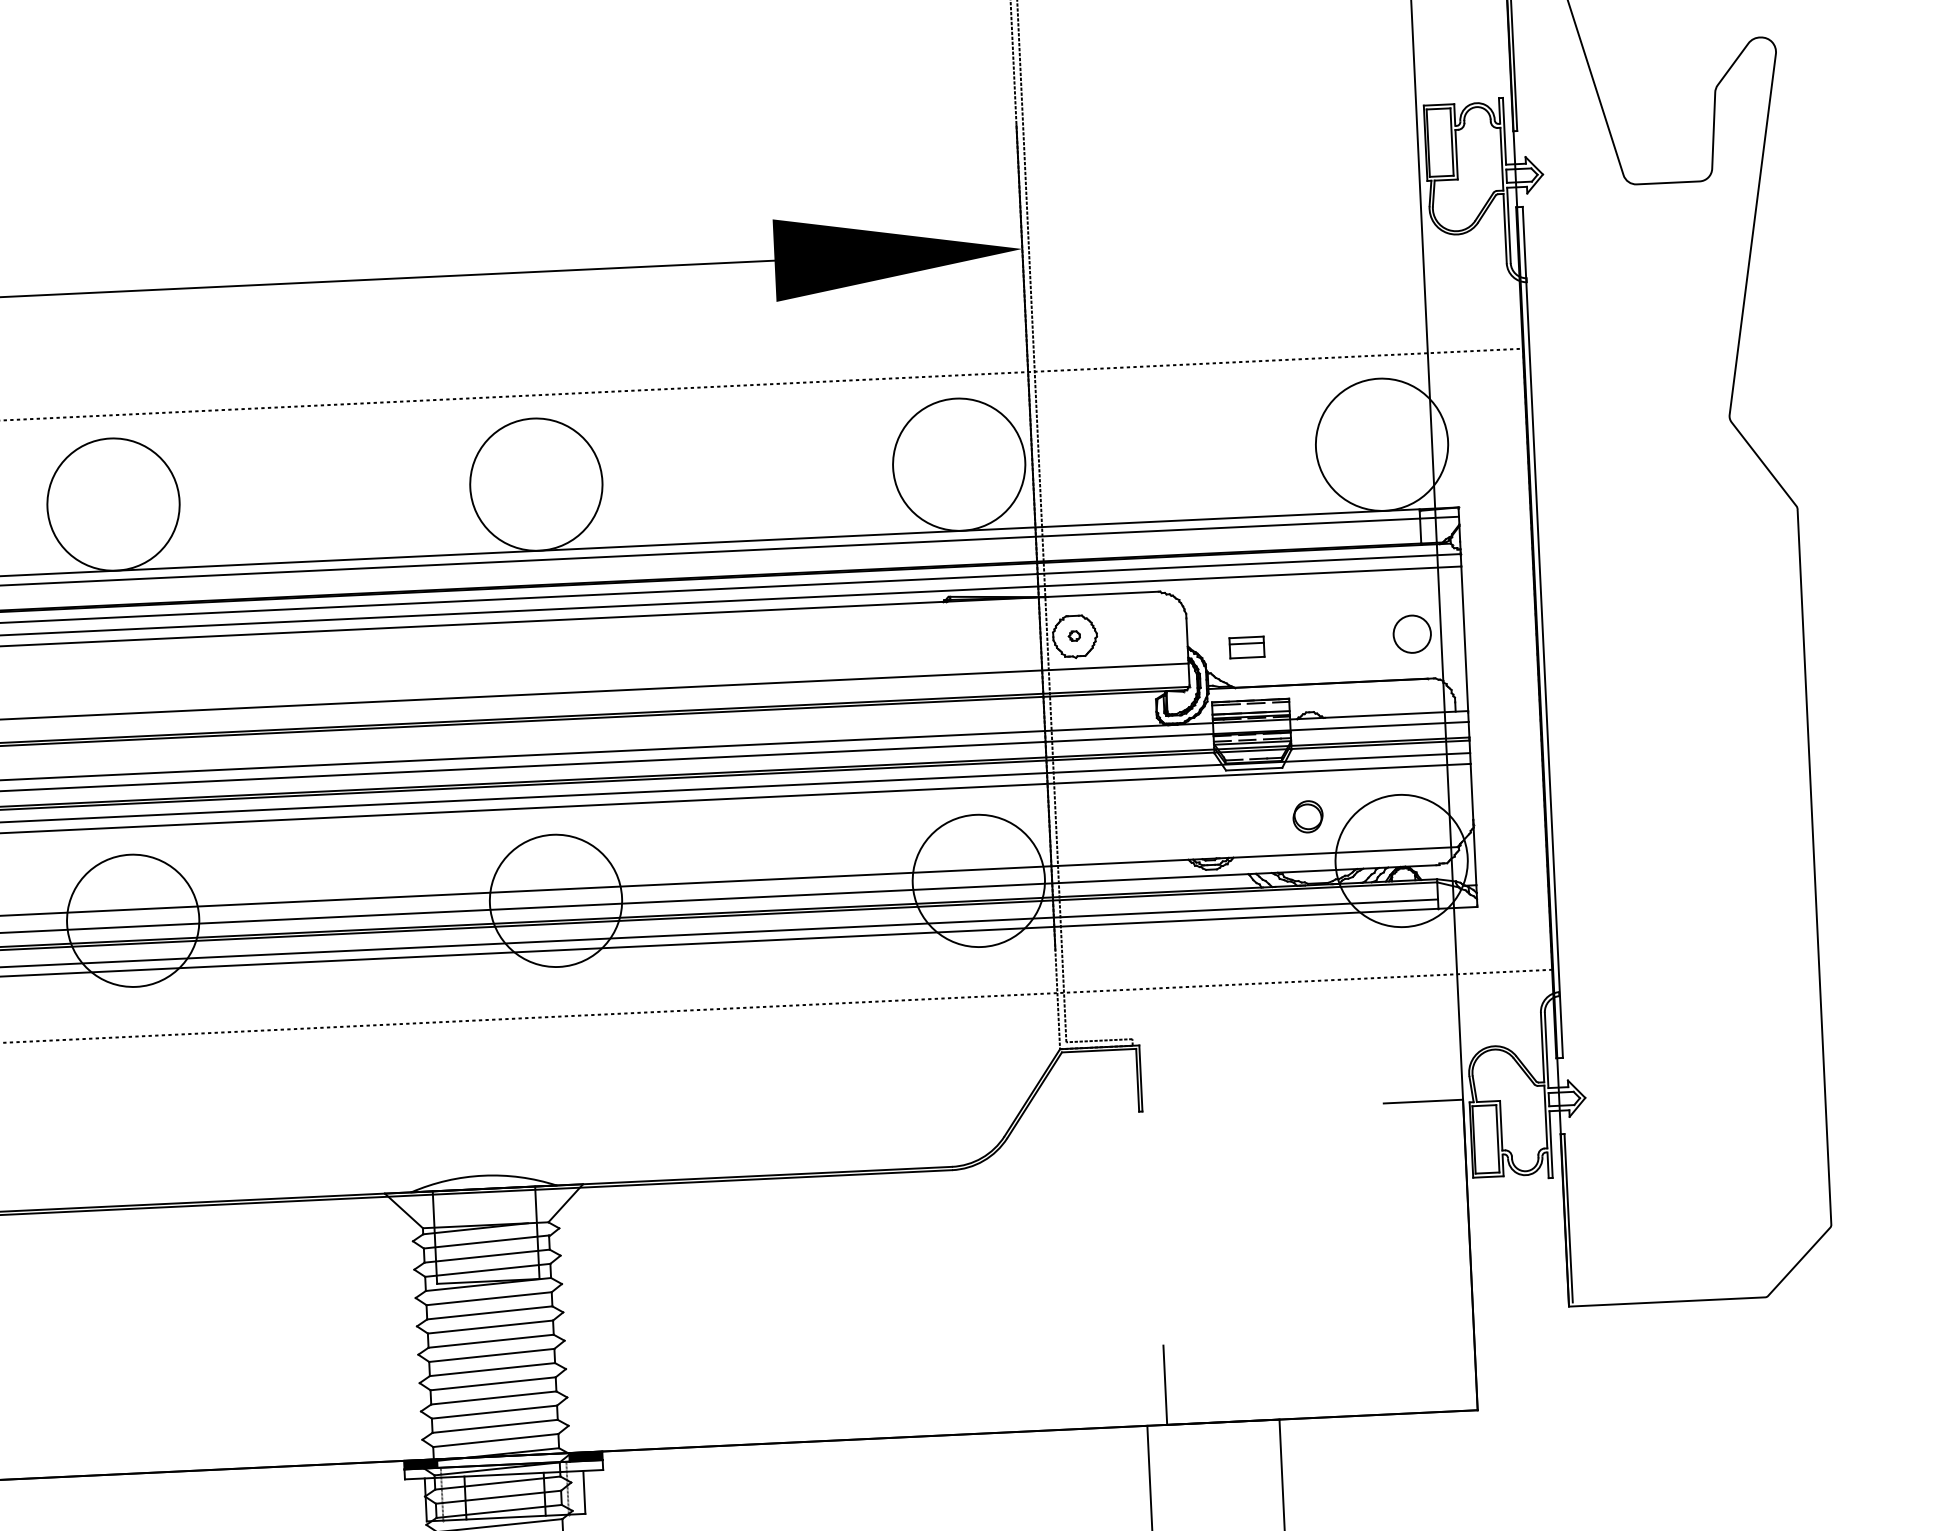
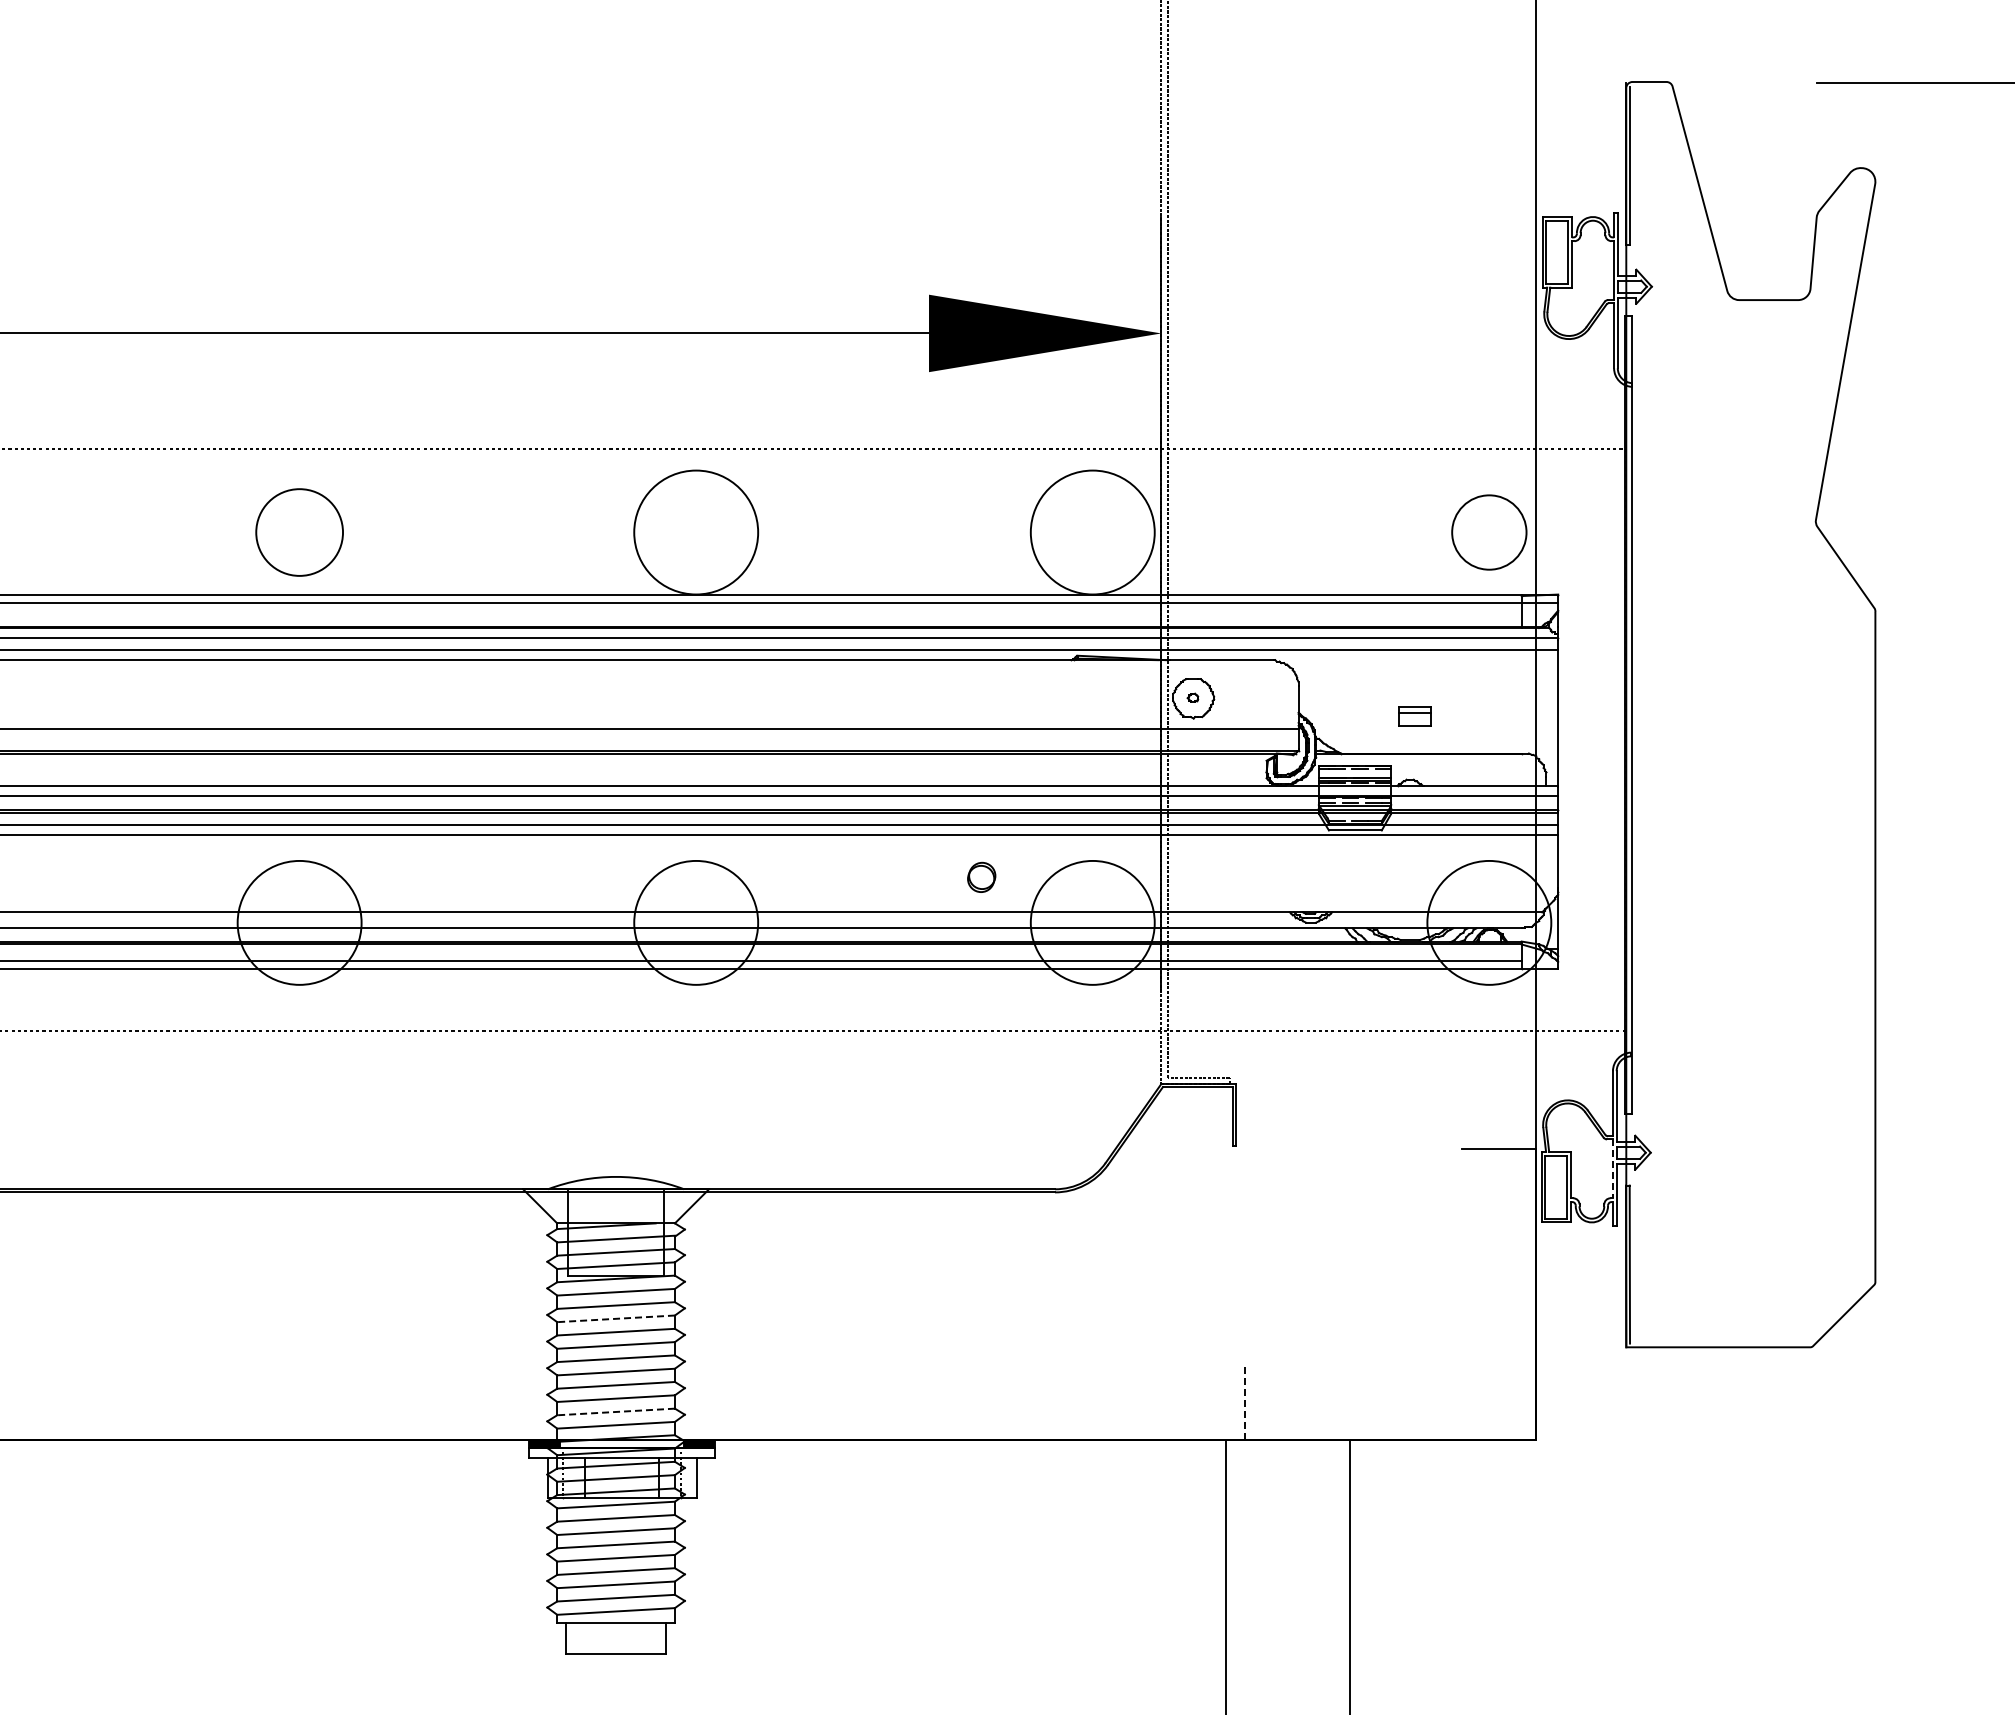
circle: (1382, 444) -> (1489, 532), size x0.6
circle: (113, 504) -> (299, 532), size x0.7
circle: (1412, 633) -> (1509, 710), removed
part: (1246, 647) -> (1414, 716), moved
part: (1307, 815) -> (981, 876), moved
line: (1545, 1117) -> (1612, 1169), solid -> dashed
line: (490, 1326) -> (616, 1318), solid -> dashed
line: (1165, 1384) -> (1245, 1402), solid -> dashed
line: (495, 1425) -> (616, 1411), solid -> dashed

